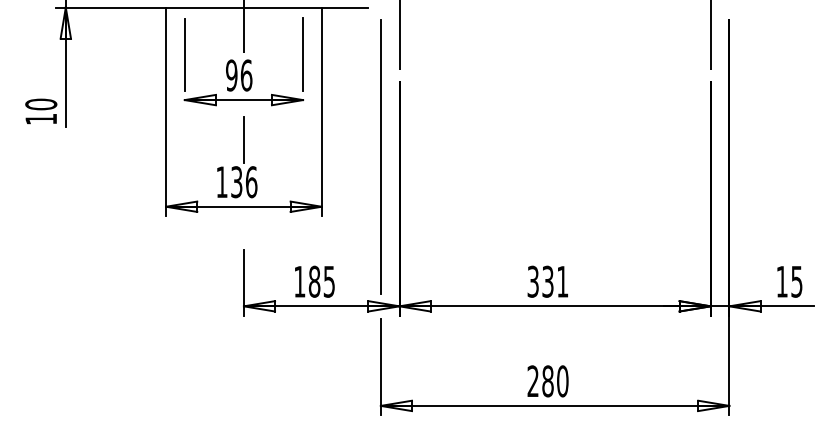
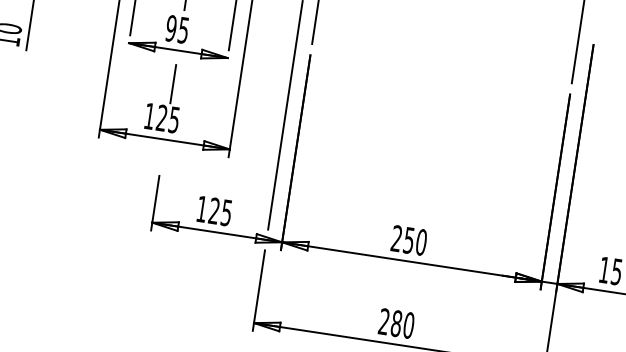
text: (246, 75) -> (183, 30), 96 -> 95
text: (244, 182) -> (168, 119), 136 -> 125
text: (314, 281) -> (214, 210), 185 -> 125
text: (547, 281) -> (408, 240), 331 -> 250

